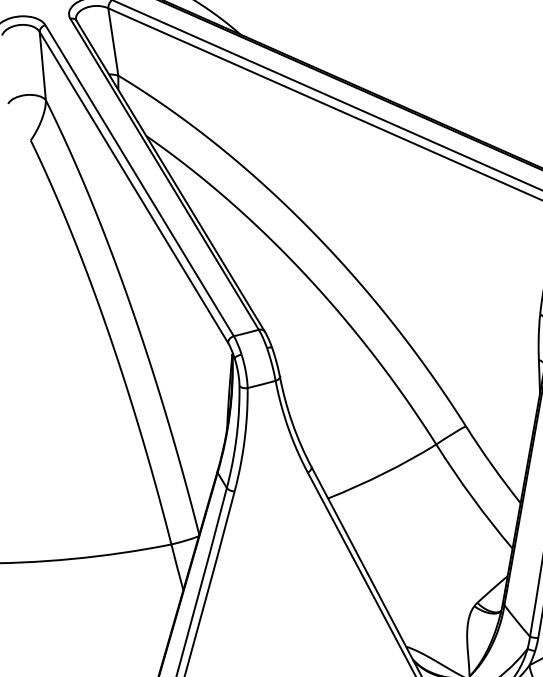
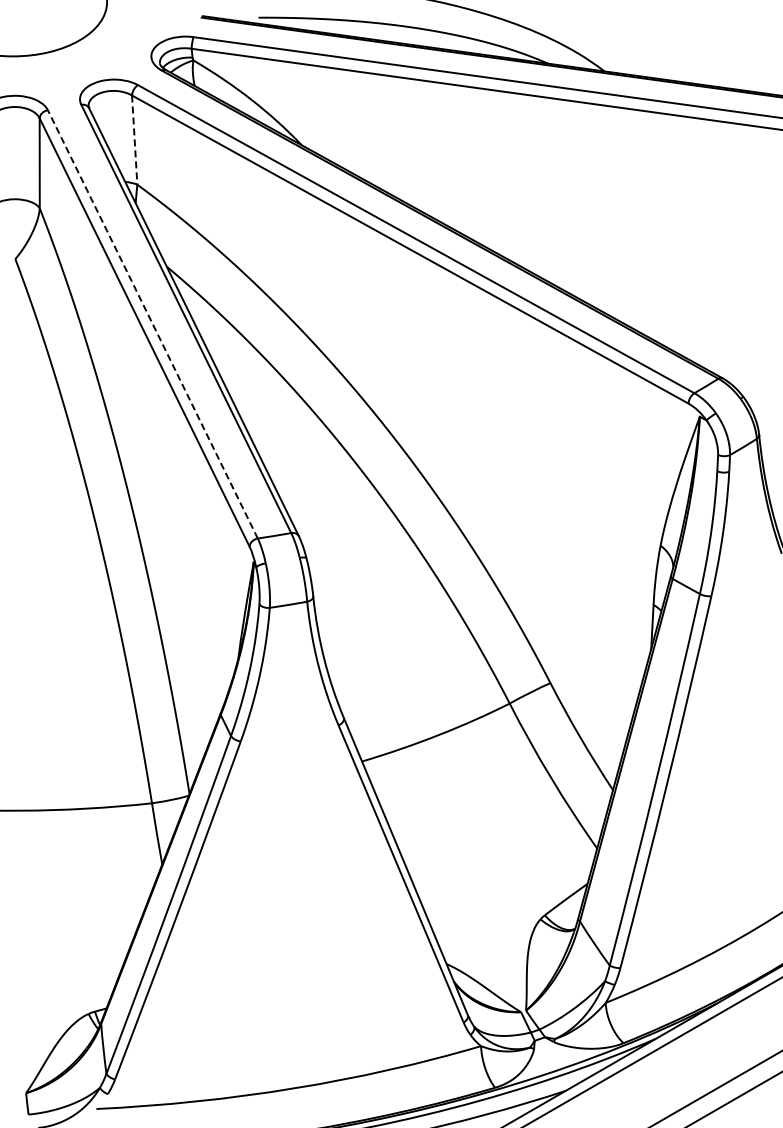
line: (113, 42) -> (134, 140), solid -> dashed
line: (139, 180) -> (152, 323), solid -> dashed

